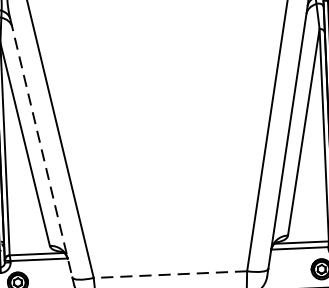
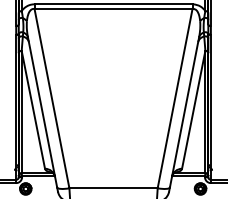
line: (41, 150) -> (42, 113), dashed -> solid
line: (170, 274) -> (113, 188), dashed -> solid

